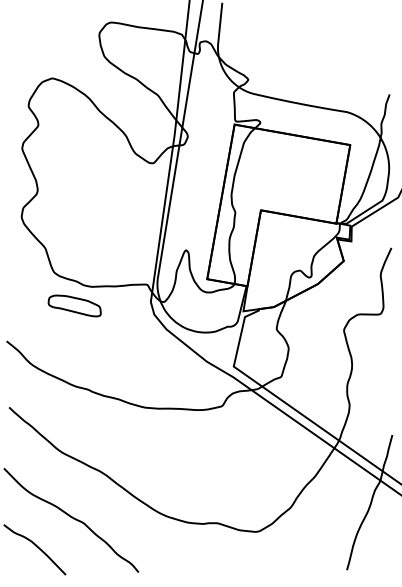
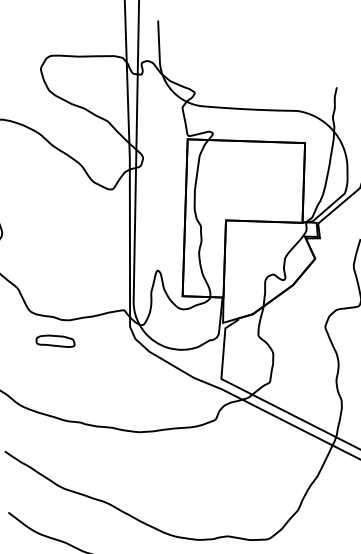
part: (74, 305) -> (55, 341), size x0.71

